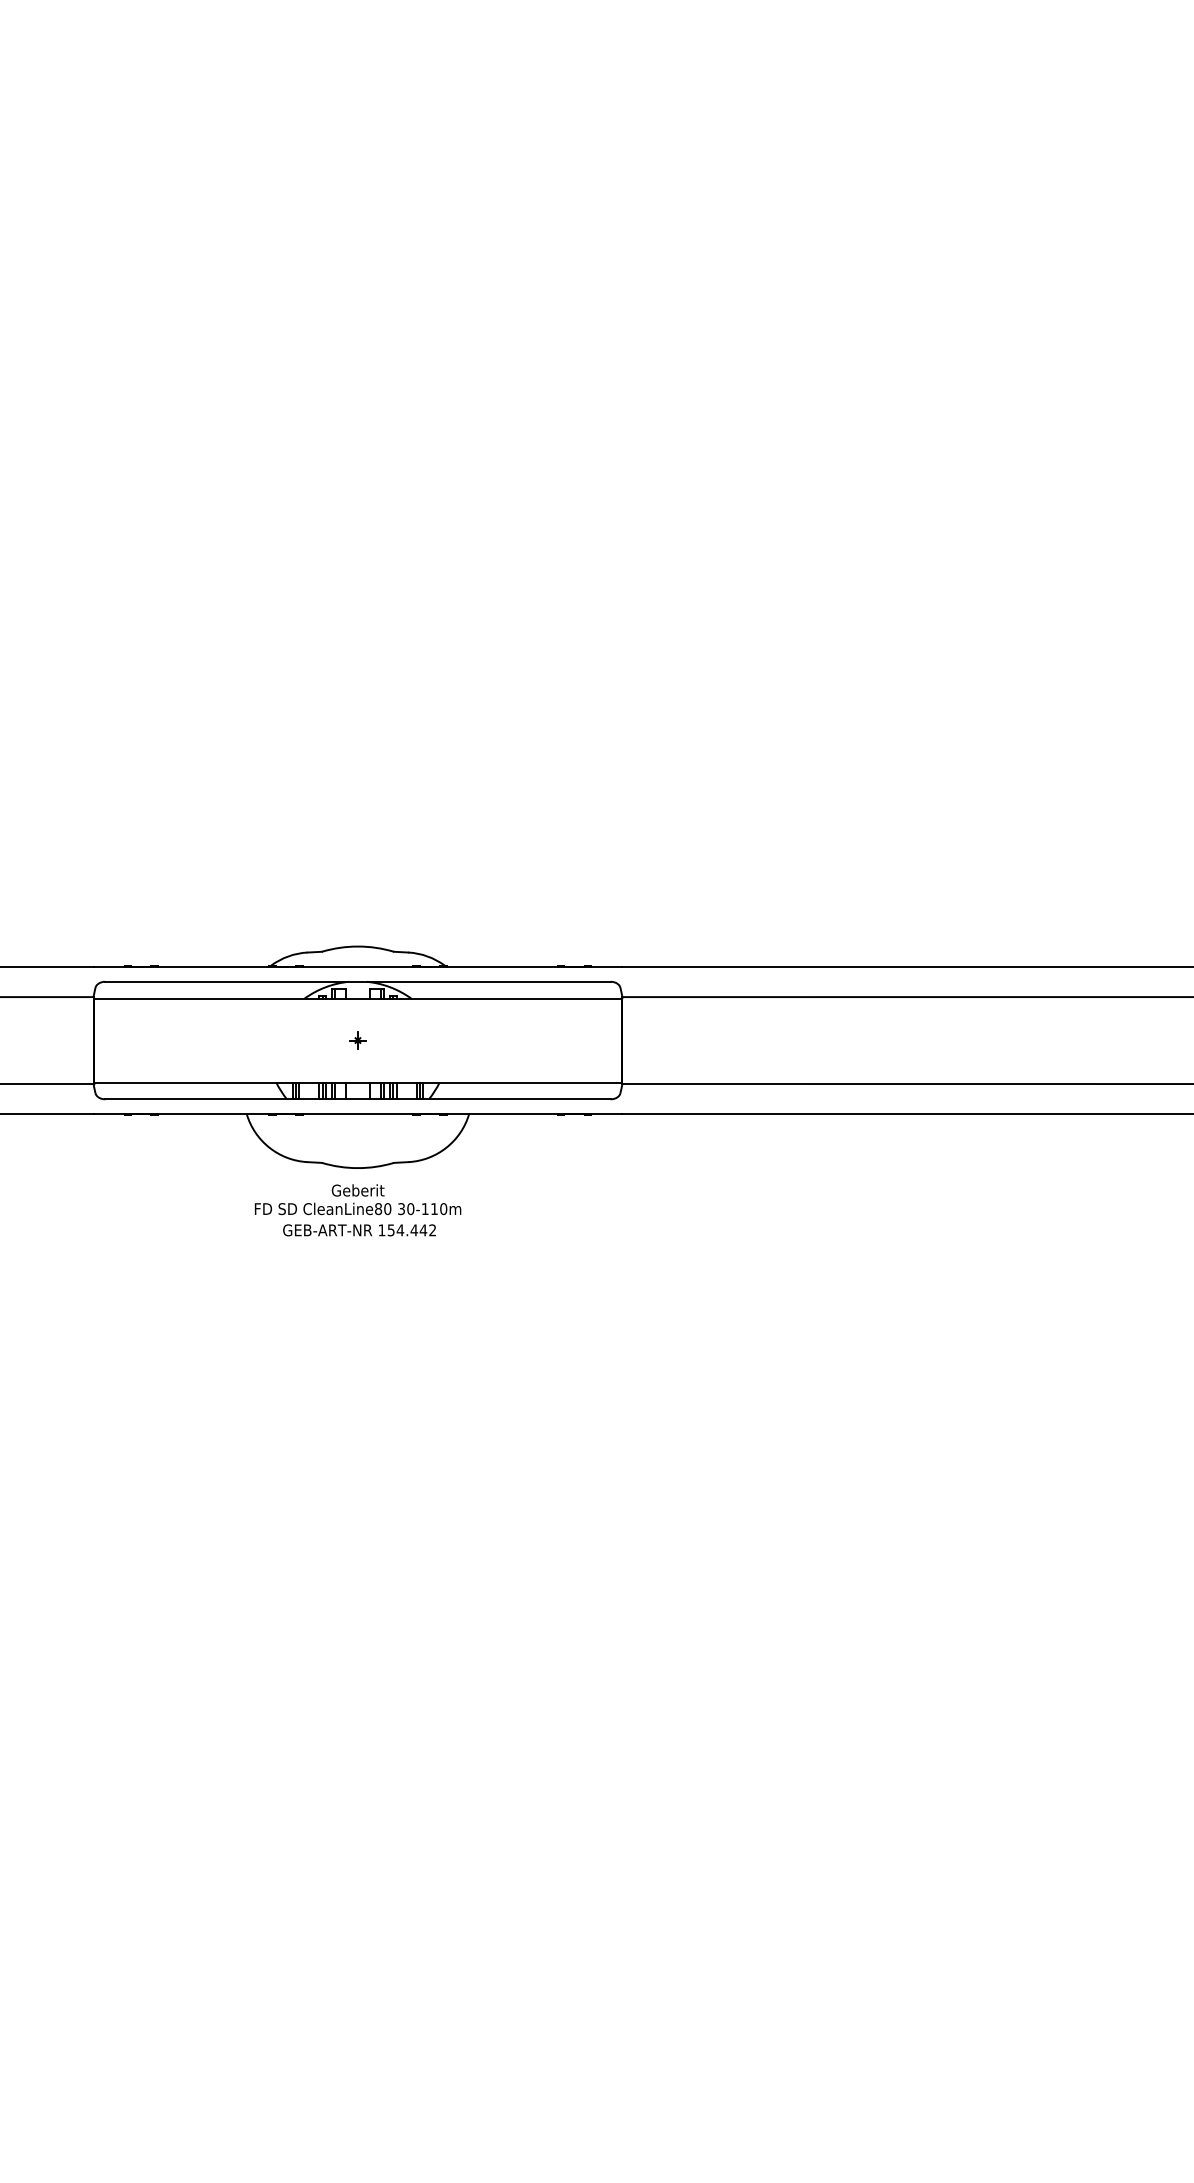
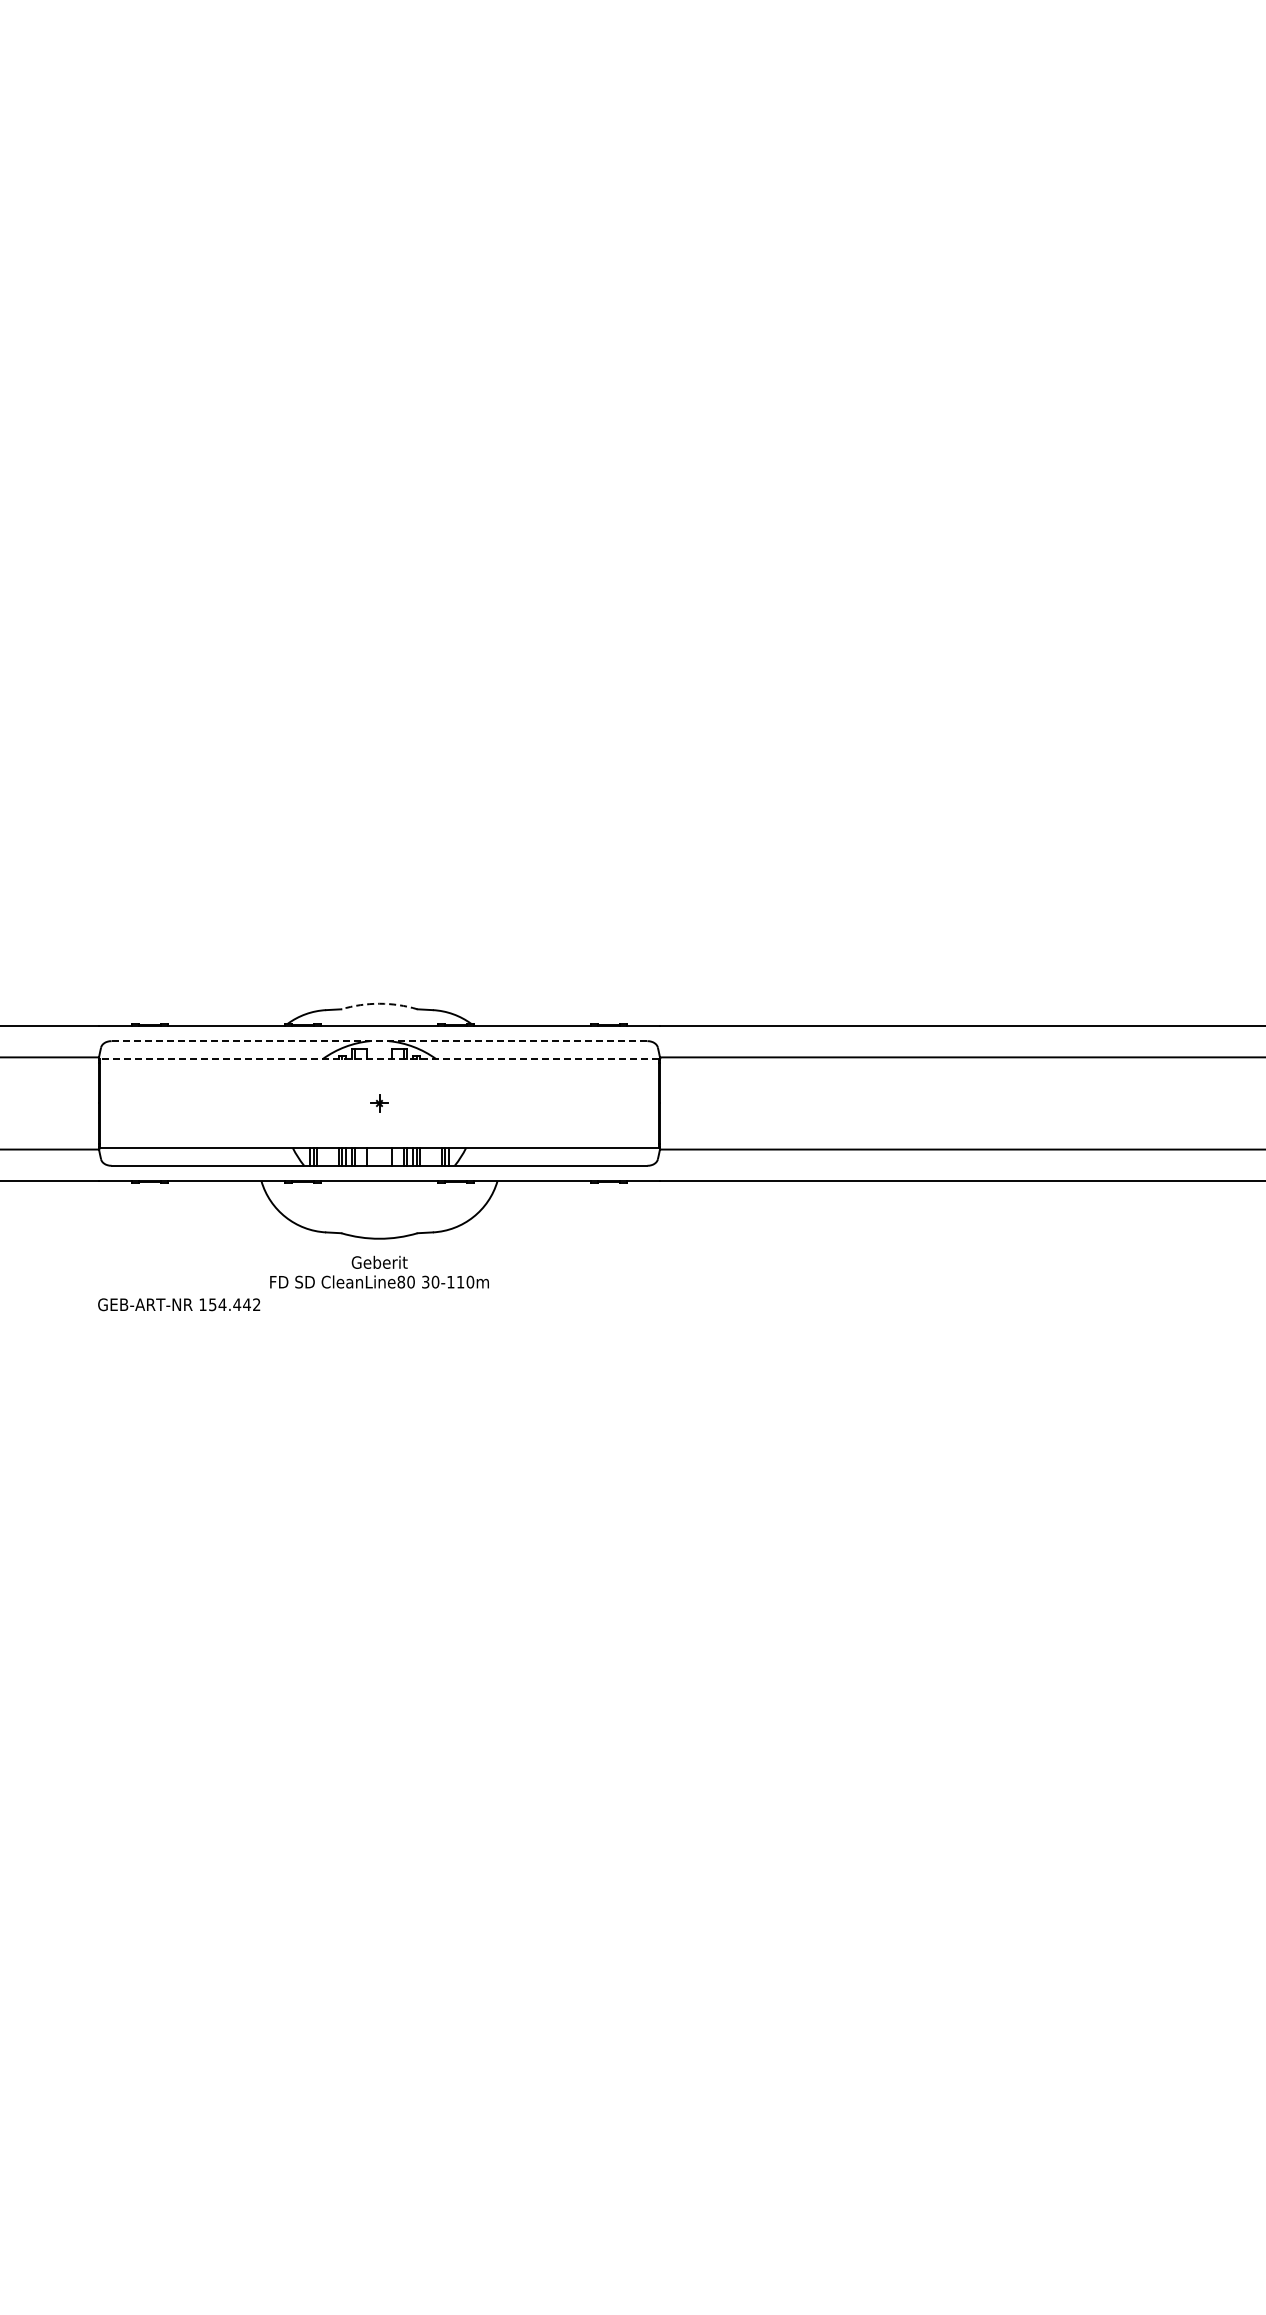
arc: (357, 946) -> (379, 1003), solid -> dashed
line: (357, 982) -> (379, 1041), solid -> dashed
line: (357, 998) -> (379, 1058), solid -> dashed
text: (359, 1230) -> (179, 1304), moved

